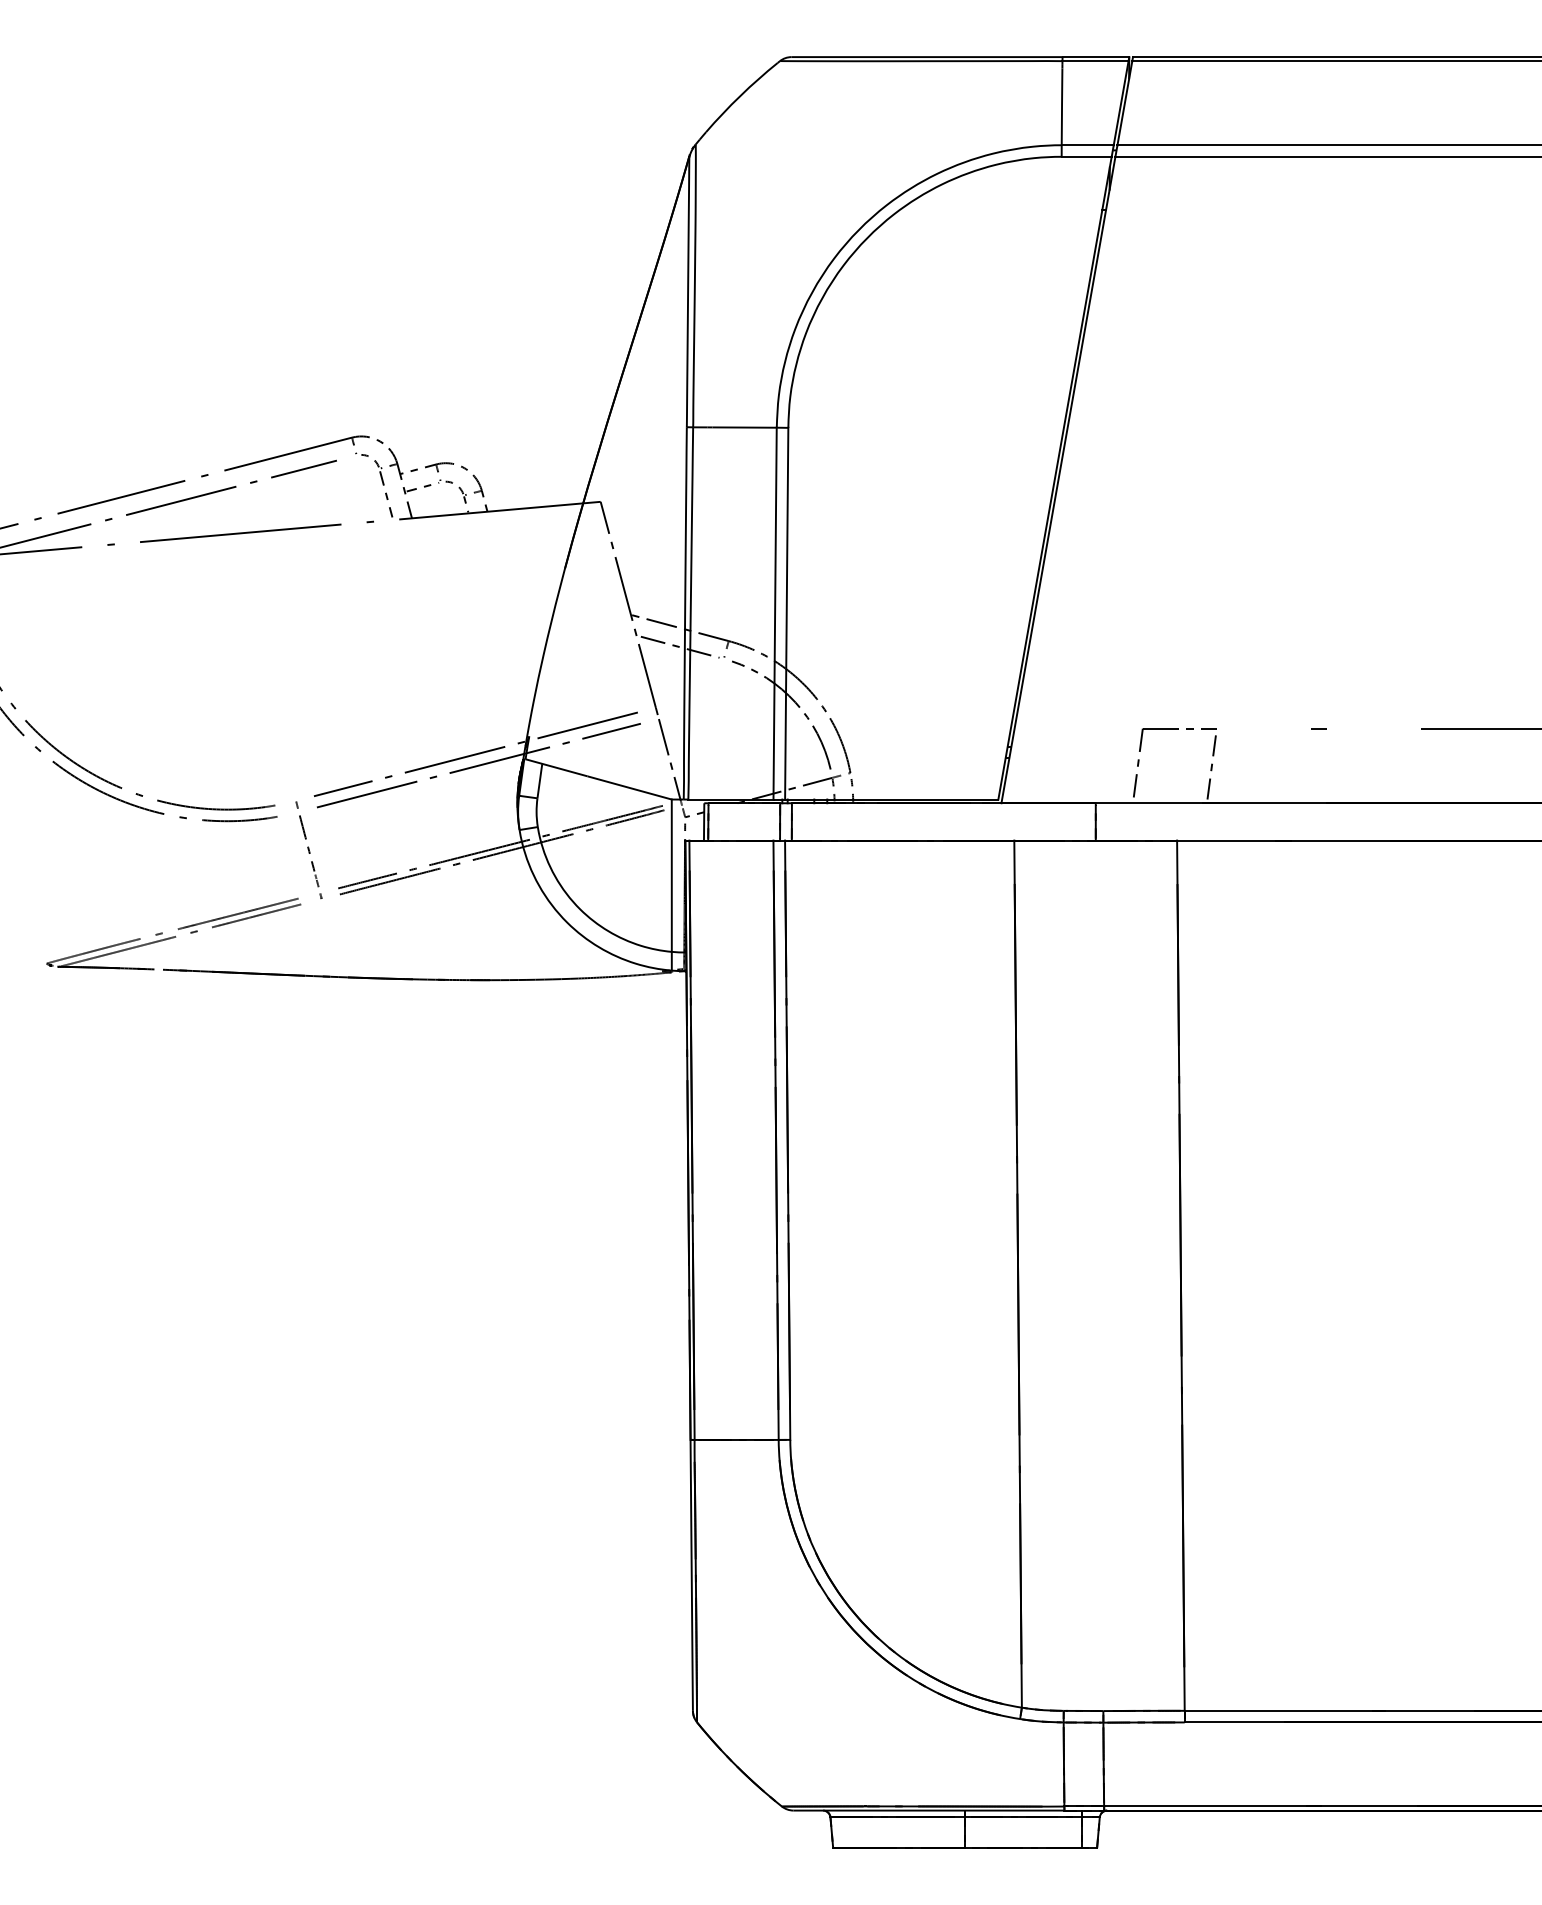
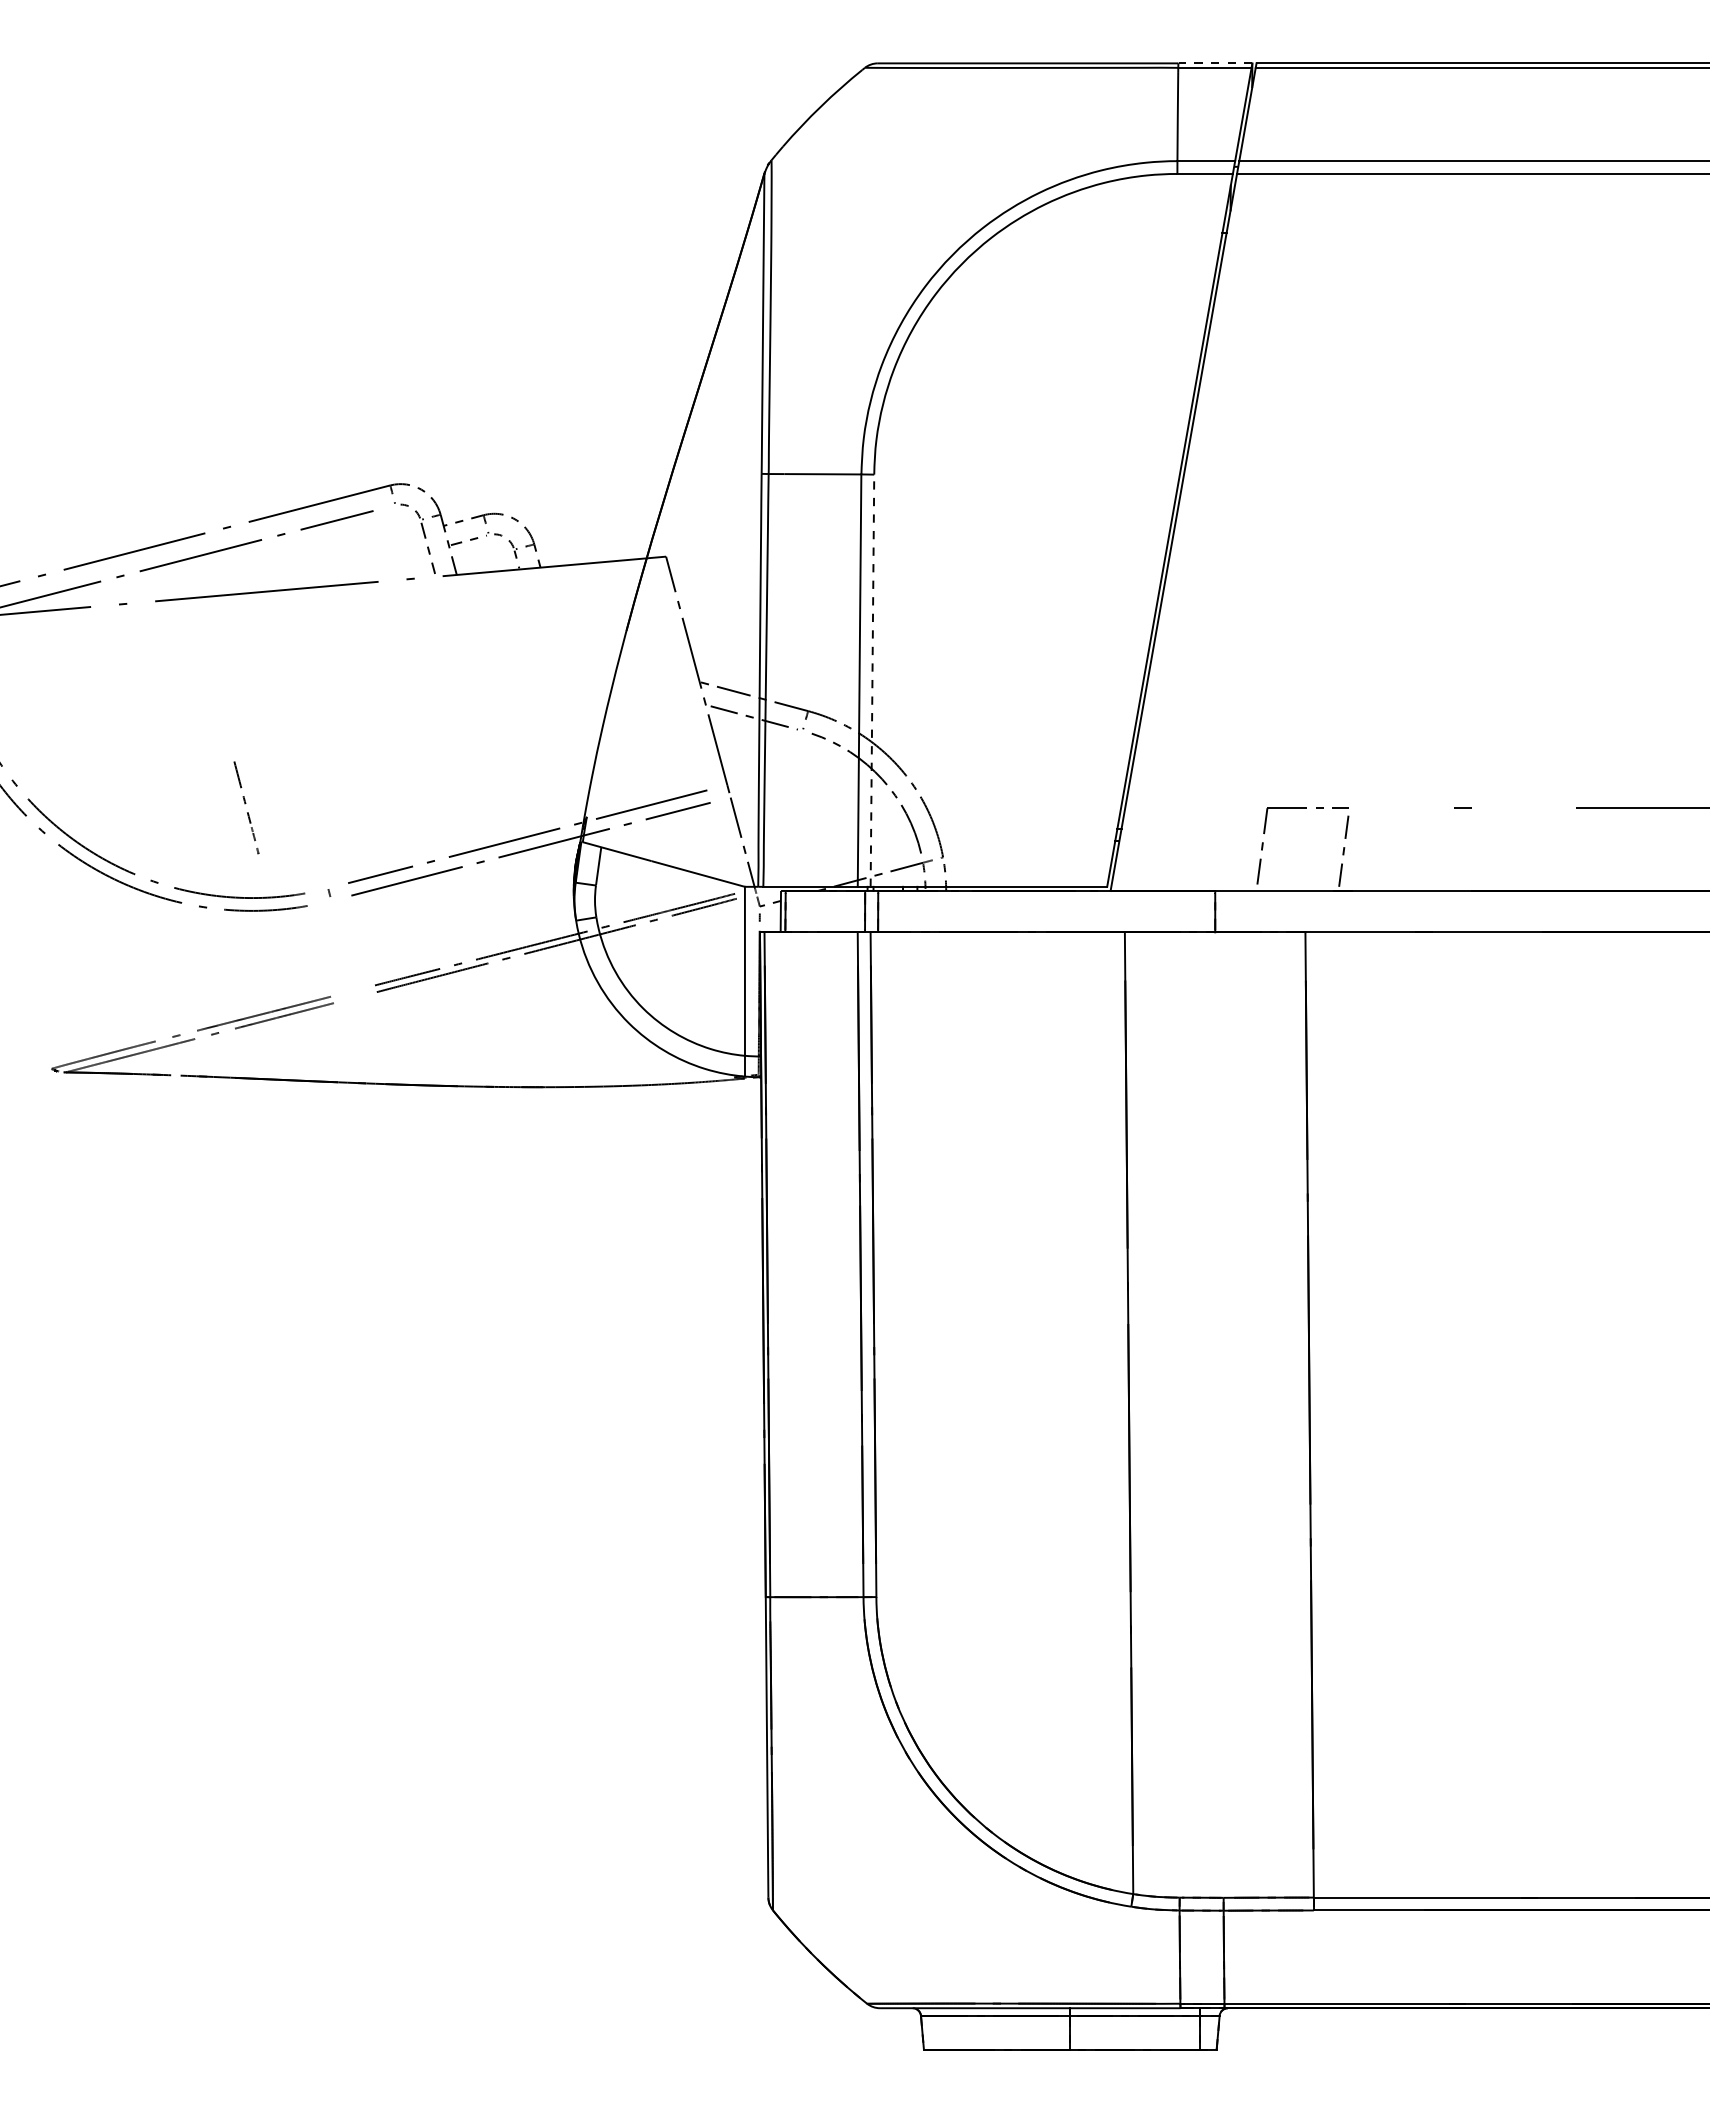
line: (1096, 57) -> (1215, 63), solid -> dashed
line: (786, 613) -> (872, 680), solid -> dashed
part: (310, 856) -> (246, 807), moved

